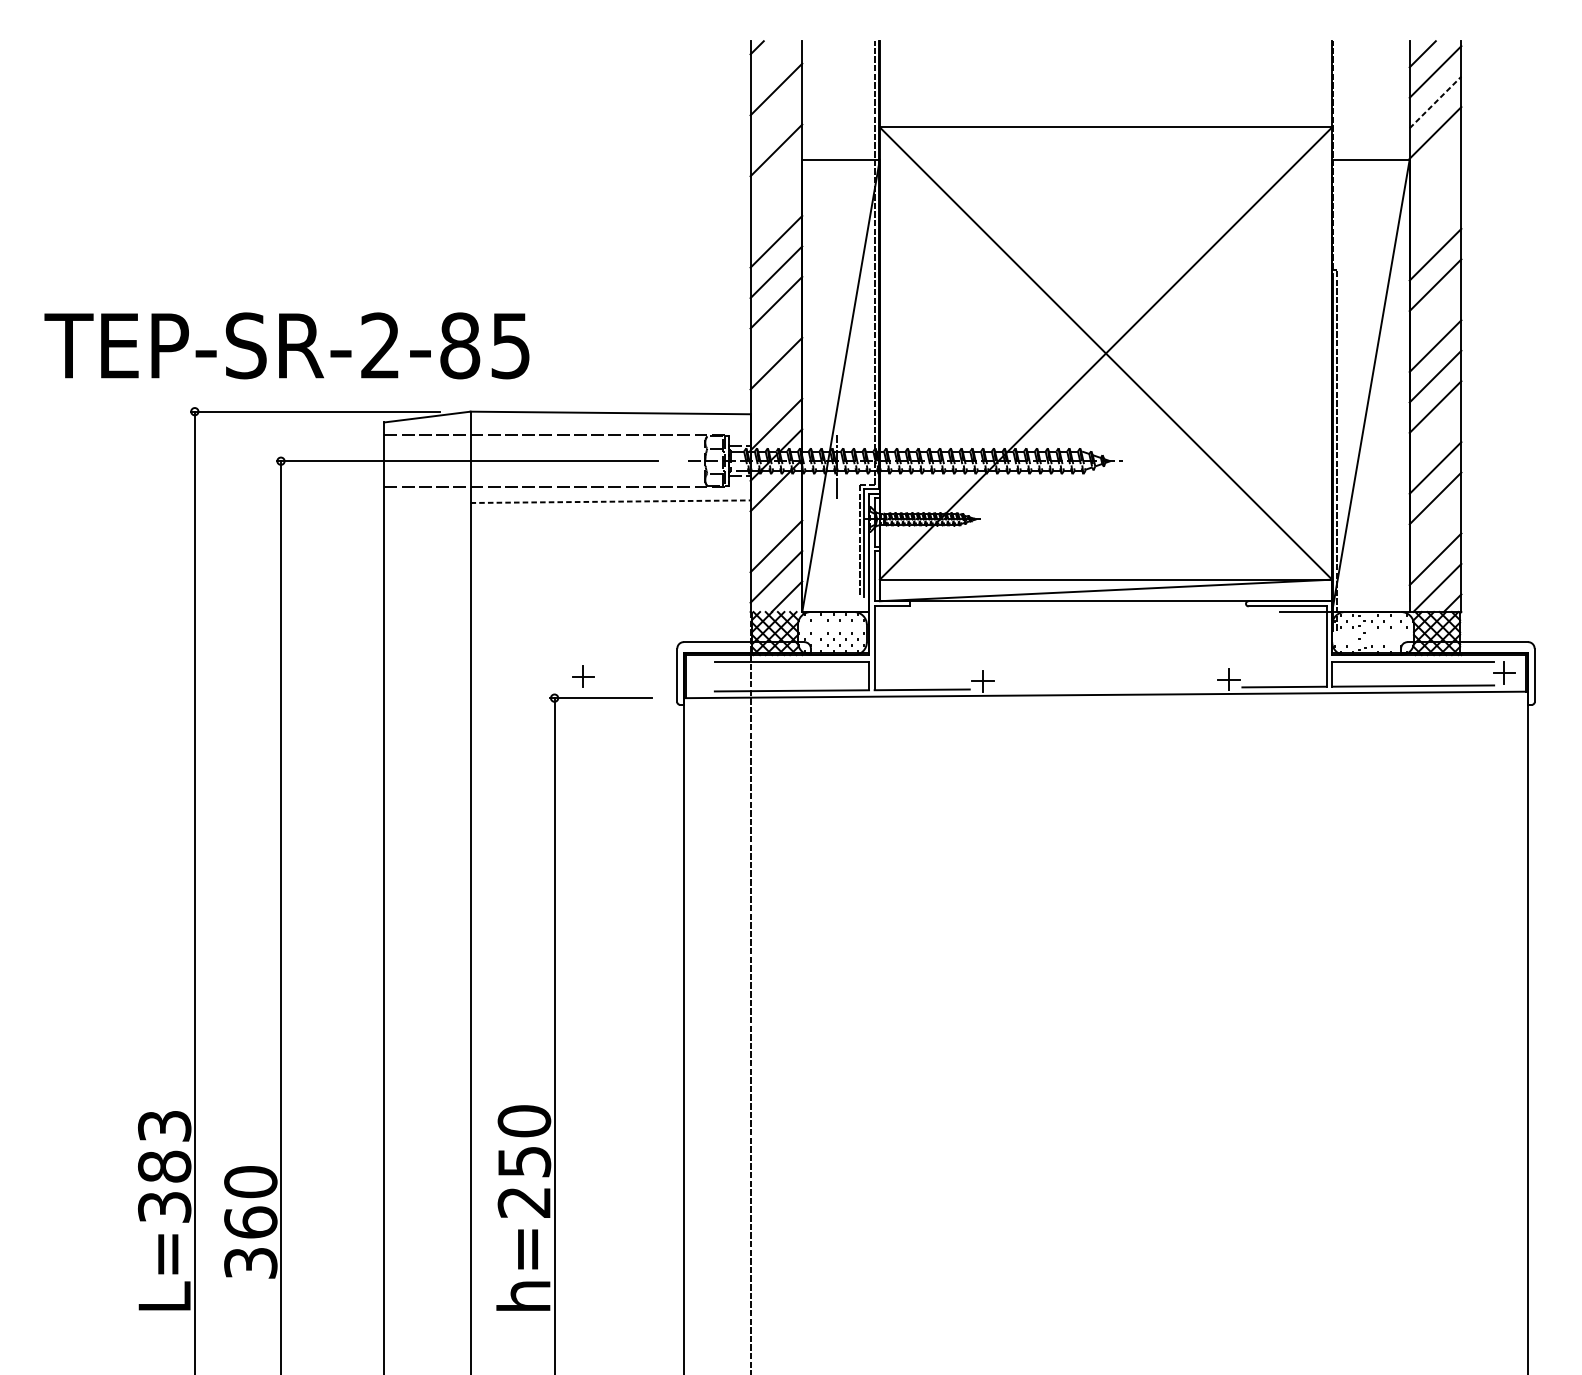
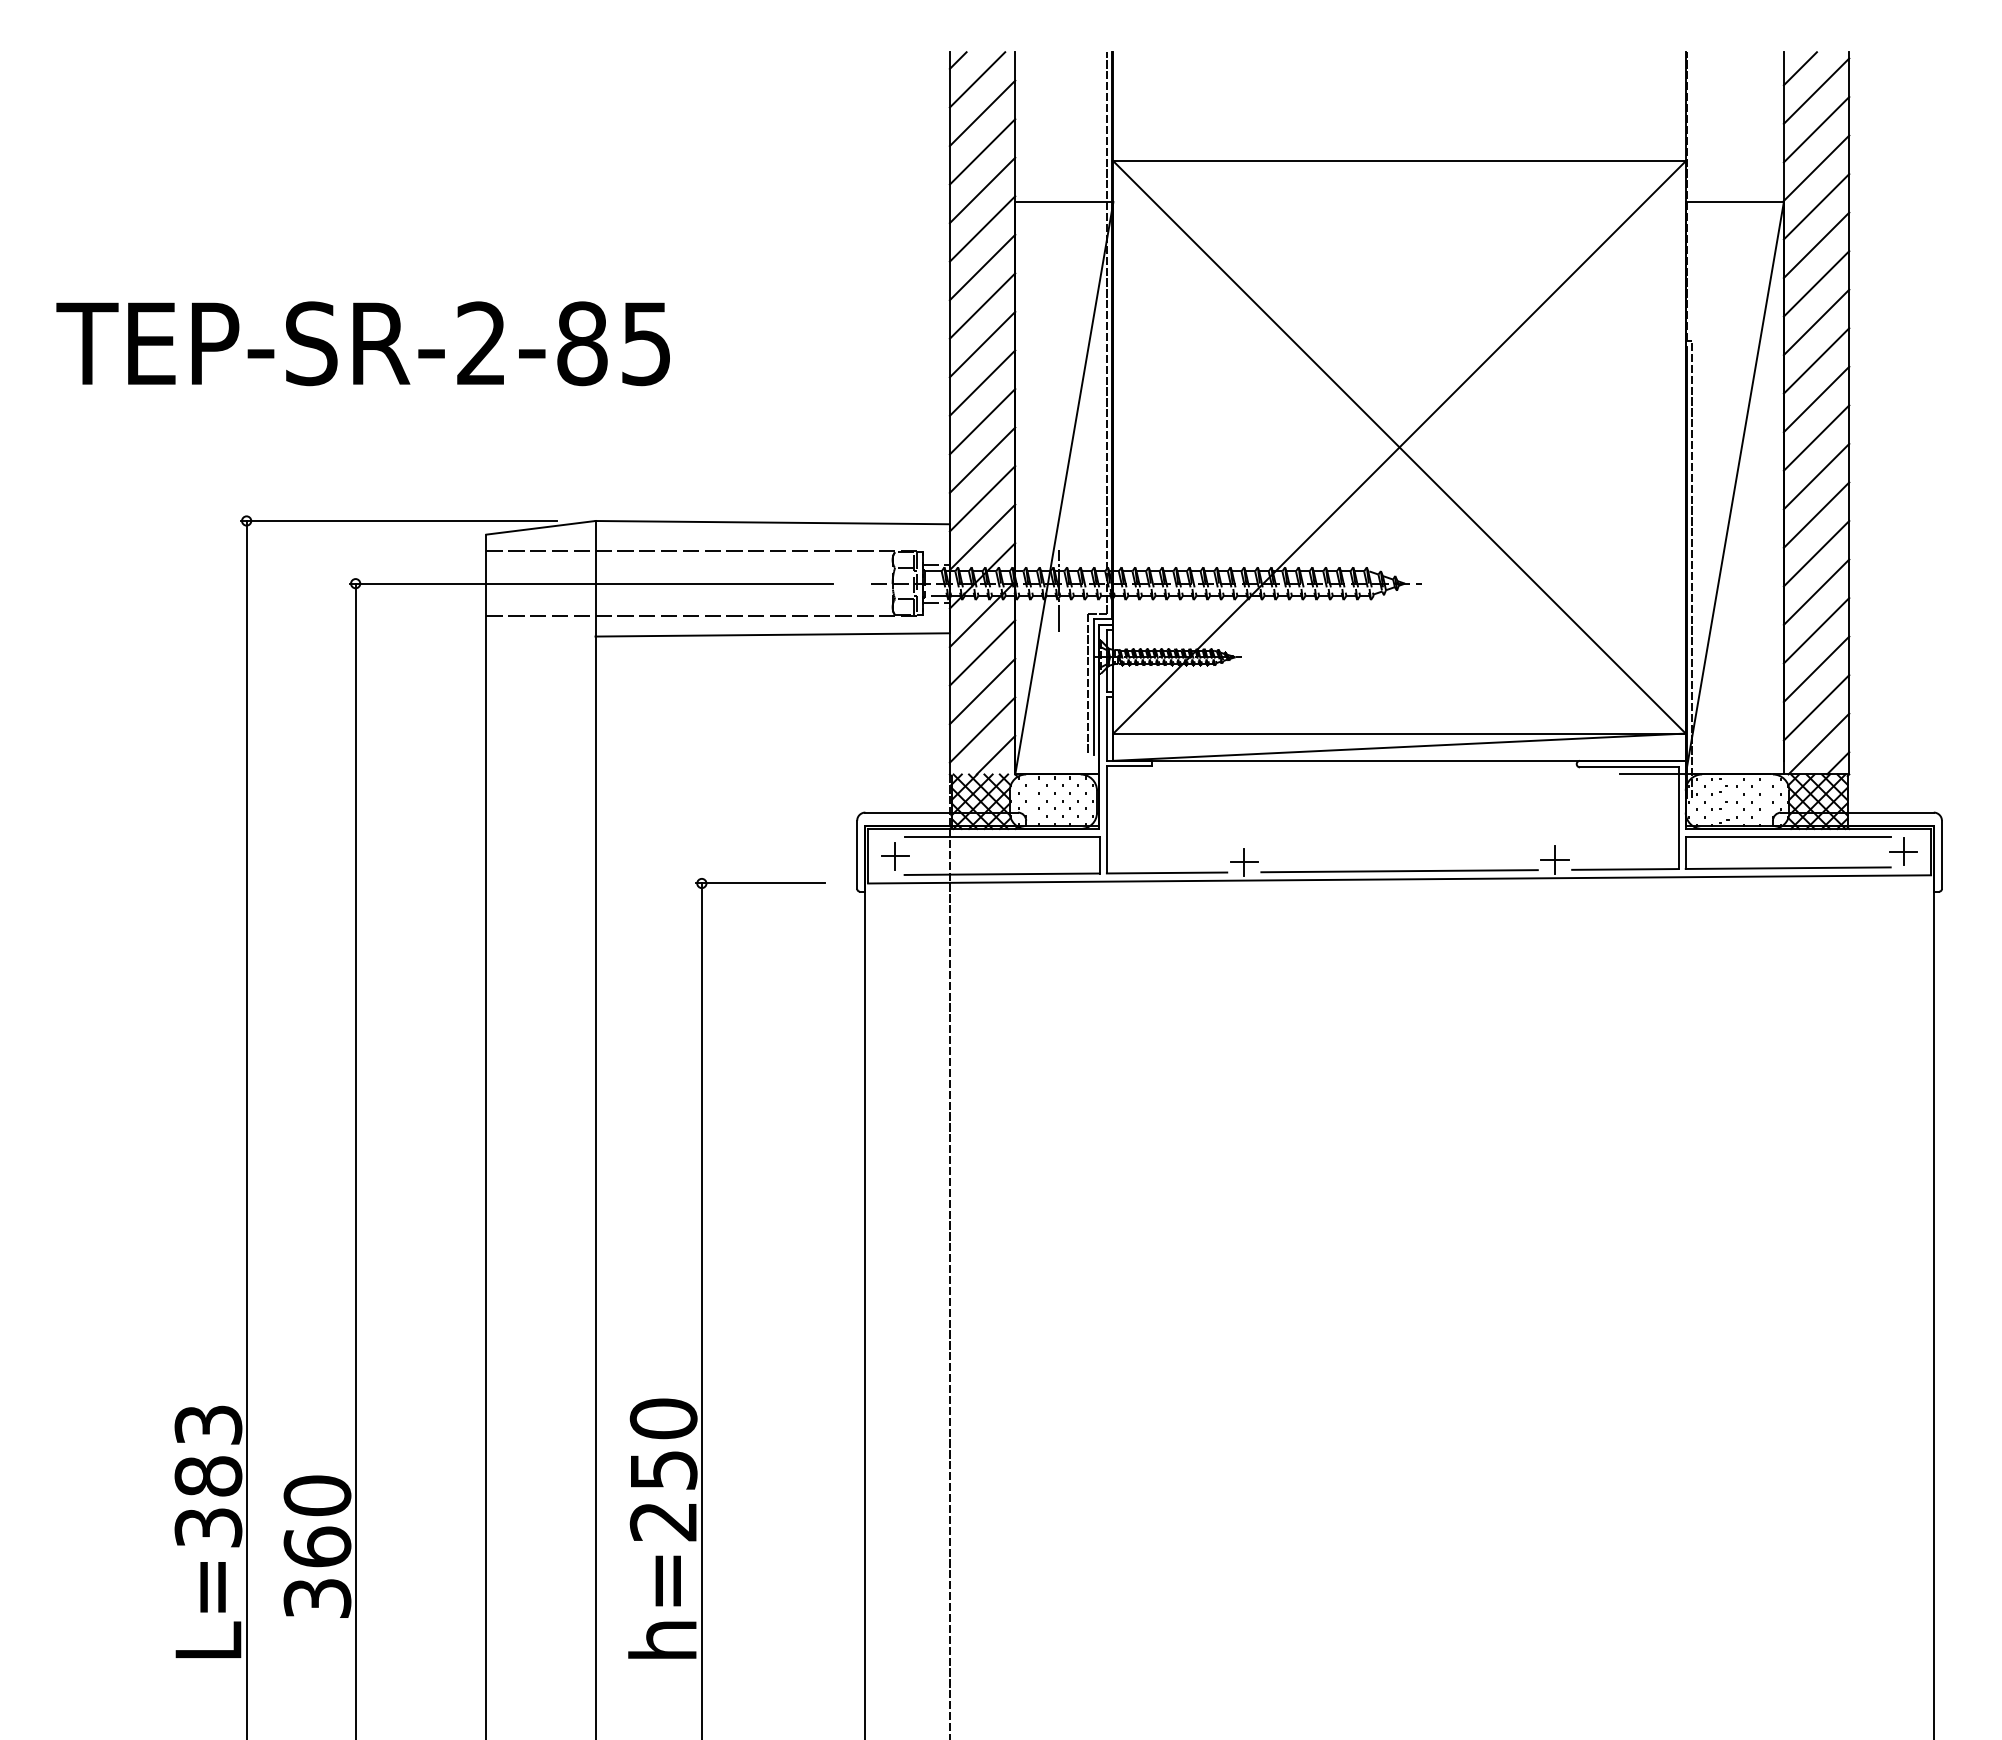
line: (772, 62) -> (977, 79), added
line: (1435, 102) -> (1816, 129), dashed -> solid
line: (776, 119) -> (982, 151), added
line: (1435, 163) -> (1816, 206), added
line: (776, 180) -> (982, 228), added
line: (1435, 193) -> (1816, 245), added
line: (776, 211) -> (982, 267), added
line: (1435, 223) -> (1816, 283), added
line: (1435, 315) -> (1816, 399), added
line: (776, 333) -> (982, 421), added
text: (286, 345) -> (362, 343), moved
line: (776, 393) -> (982, 498), added
line: (1435, 437) -> (1816, 553), added
line: (611, 501) -> (773, 634), dashed -> solid
line: (776, 515) -> (982, 652), added
line: (1435, 529) -> (1816, 669), added
part: (583, 676) -> (895, 856), moved
line: (1105, 688) -> (1399, 871), added

